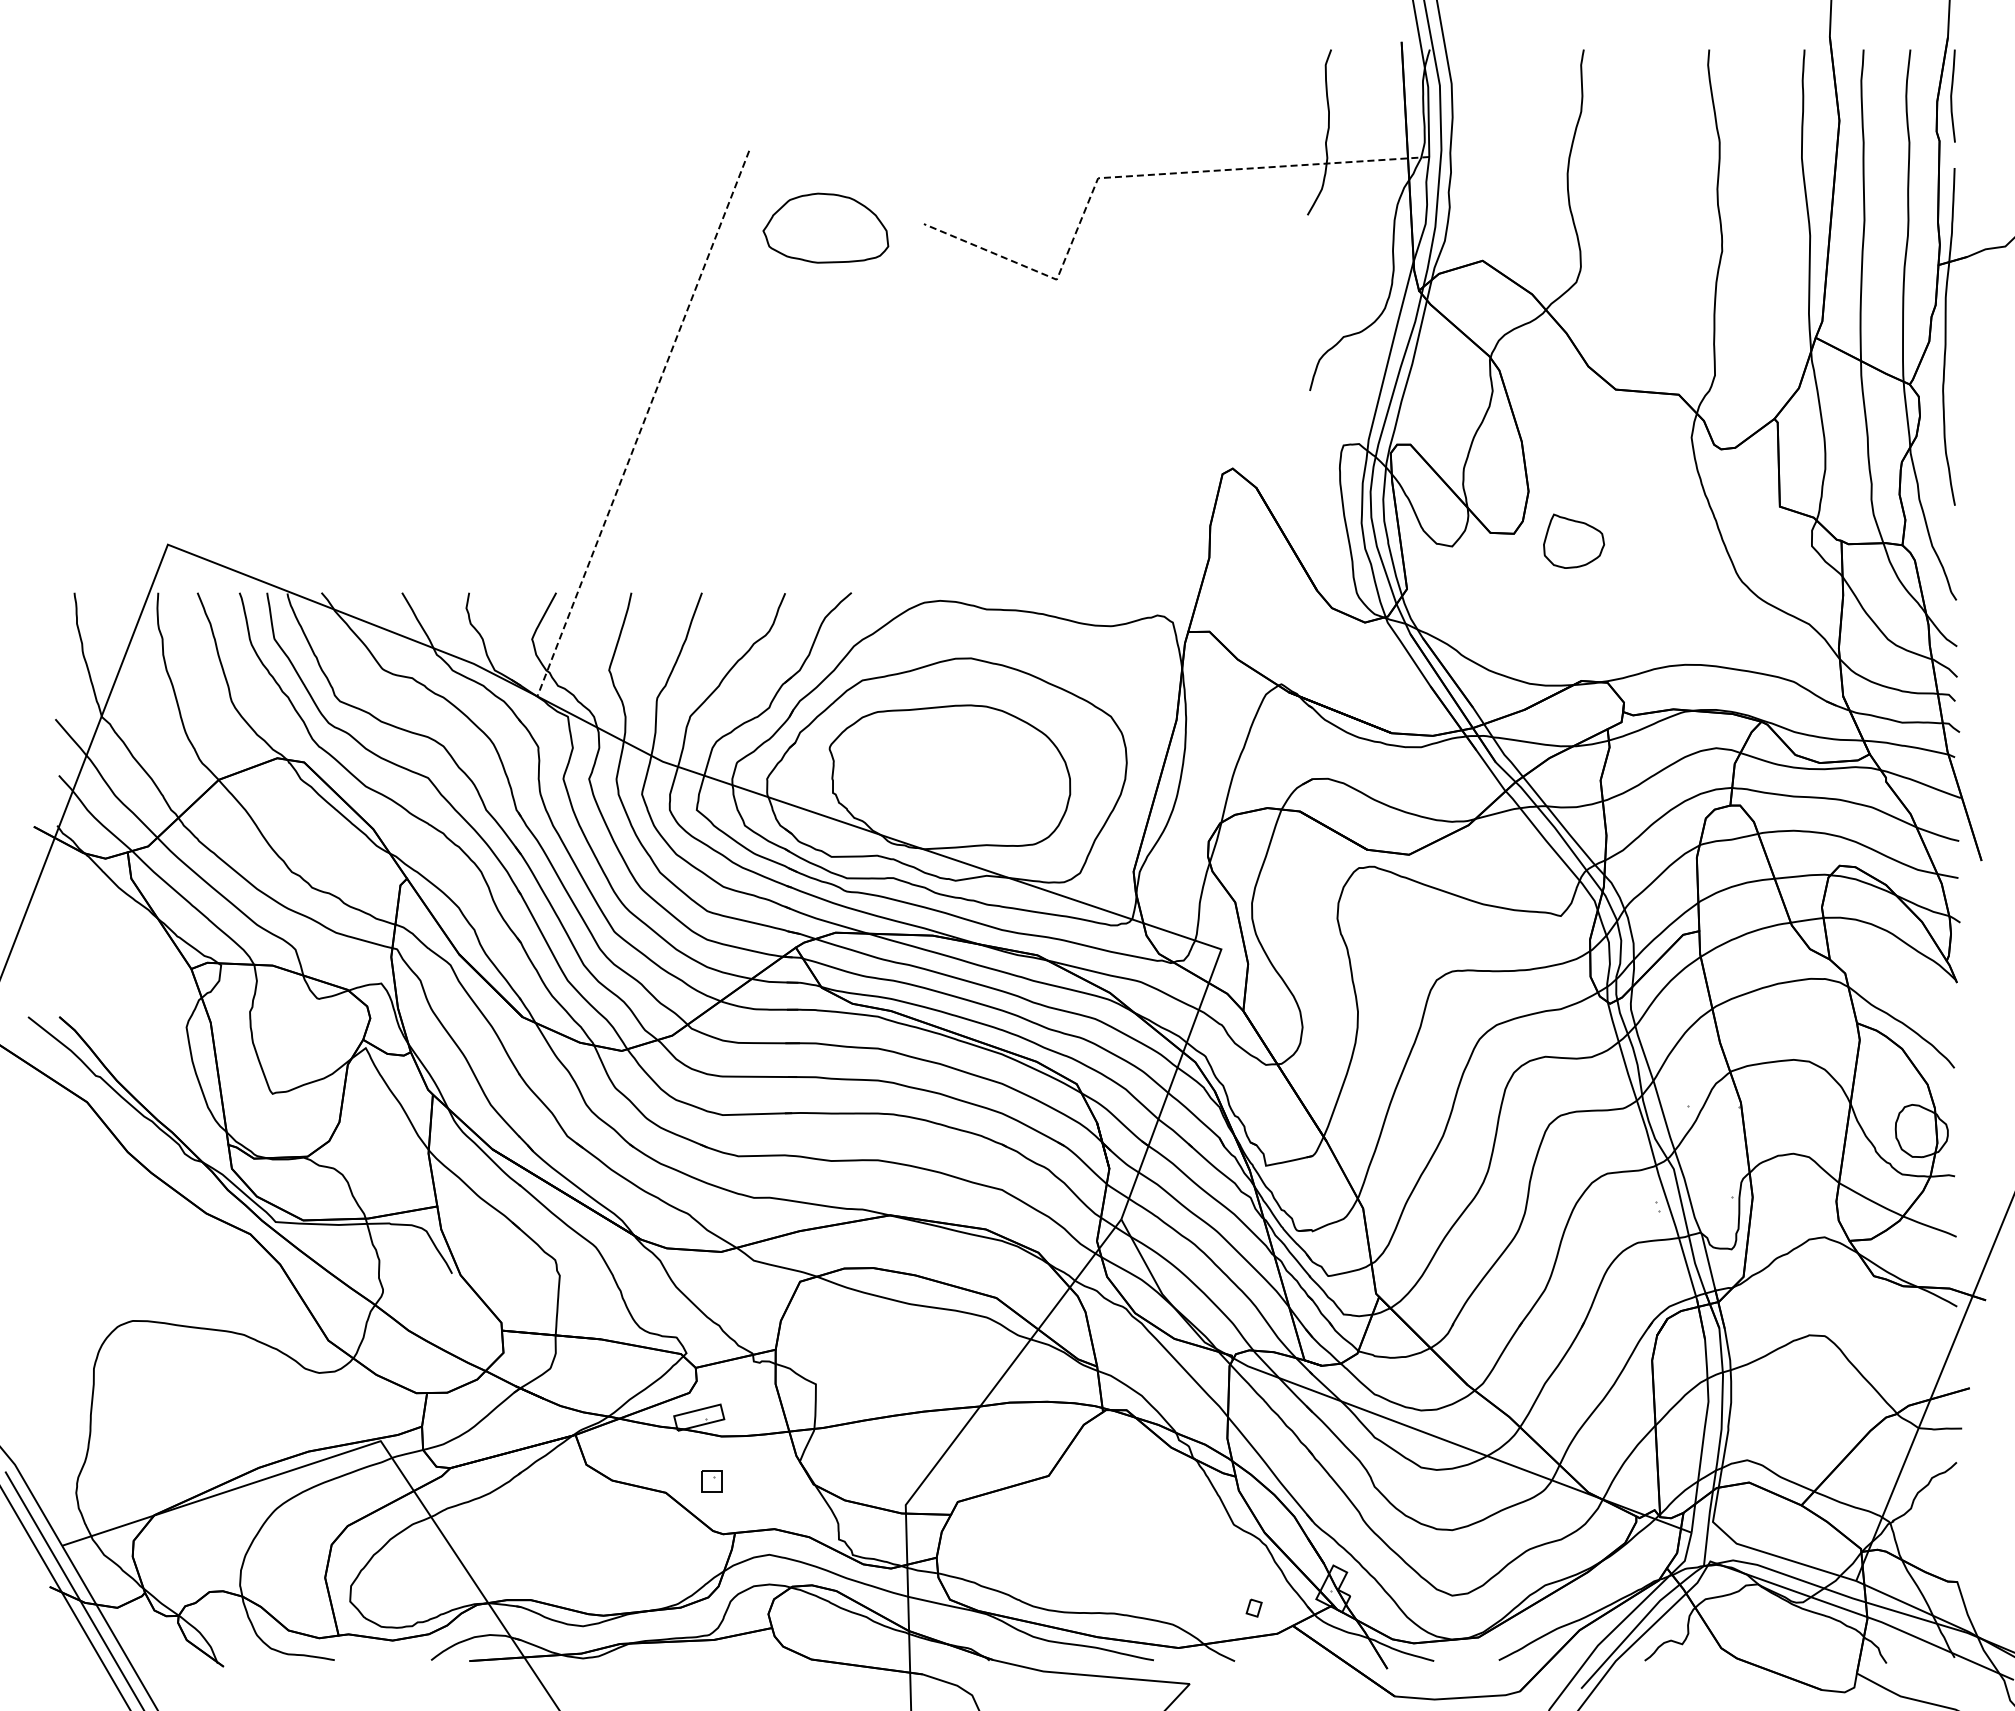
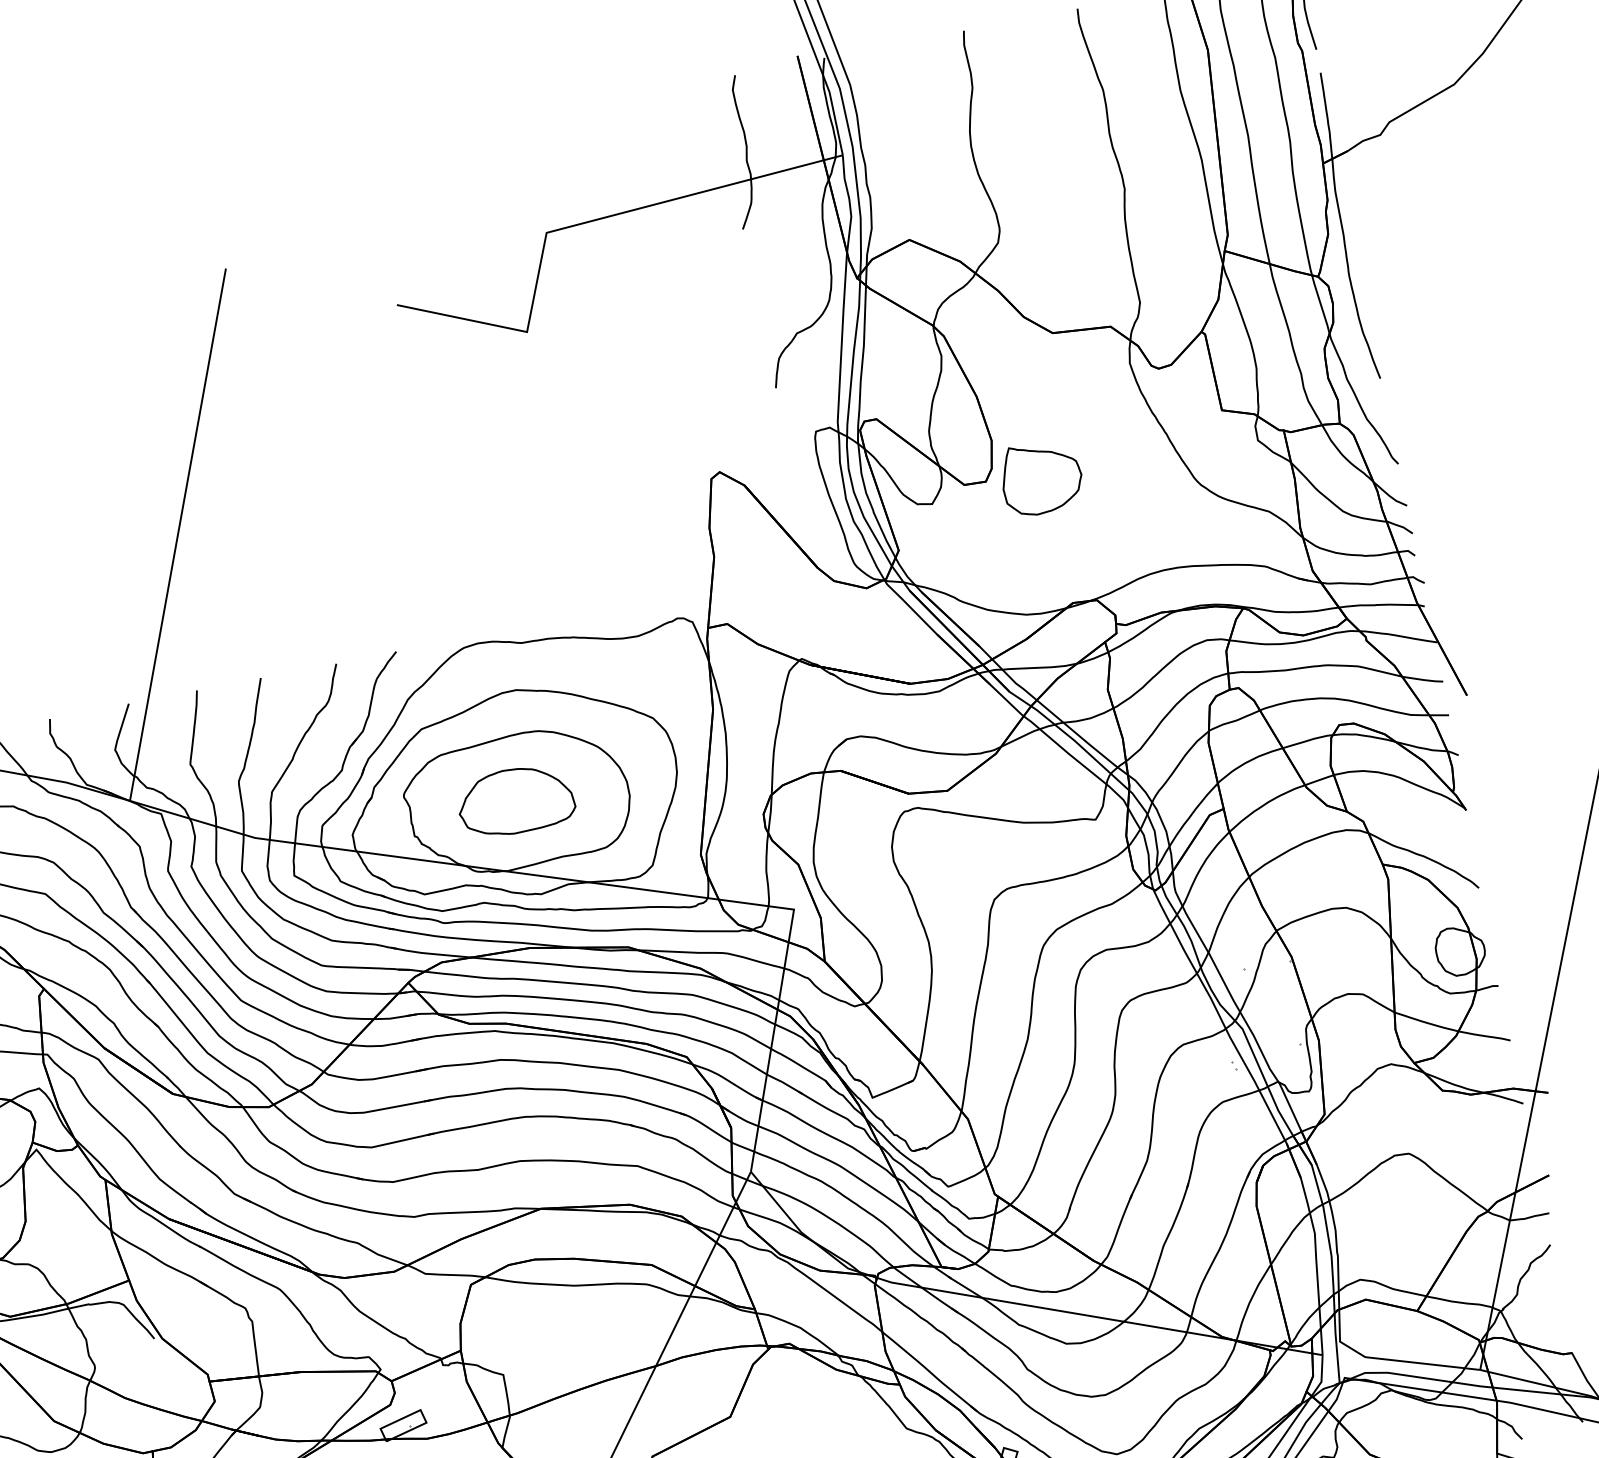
line: (1135, 175) -> (579, 223), dashed -> solid
part: (825, 227) -> (515, 800), moved
line: (643, 423) -> (178, 535), dashed -> solid
part: (1573, 541) -> (1041, 478), size x1.43

